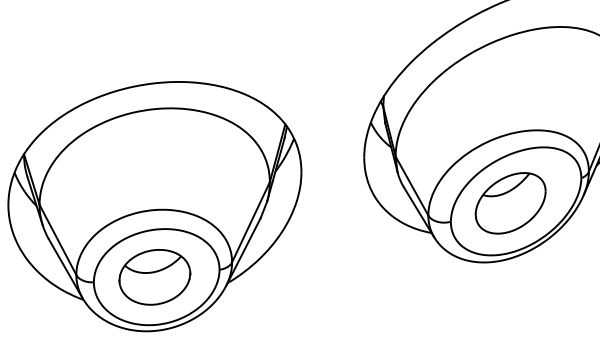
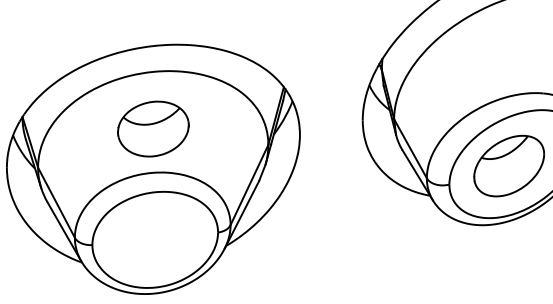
part: (154, 277) -> (153, 129), moved

